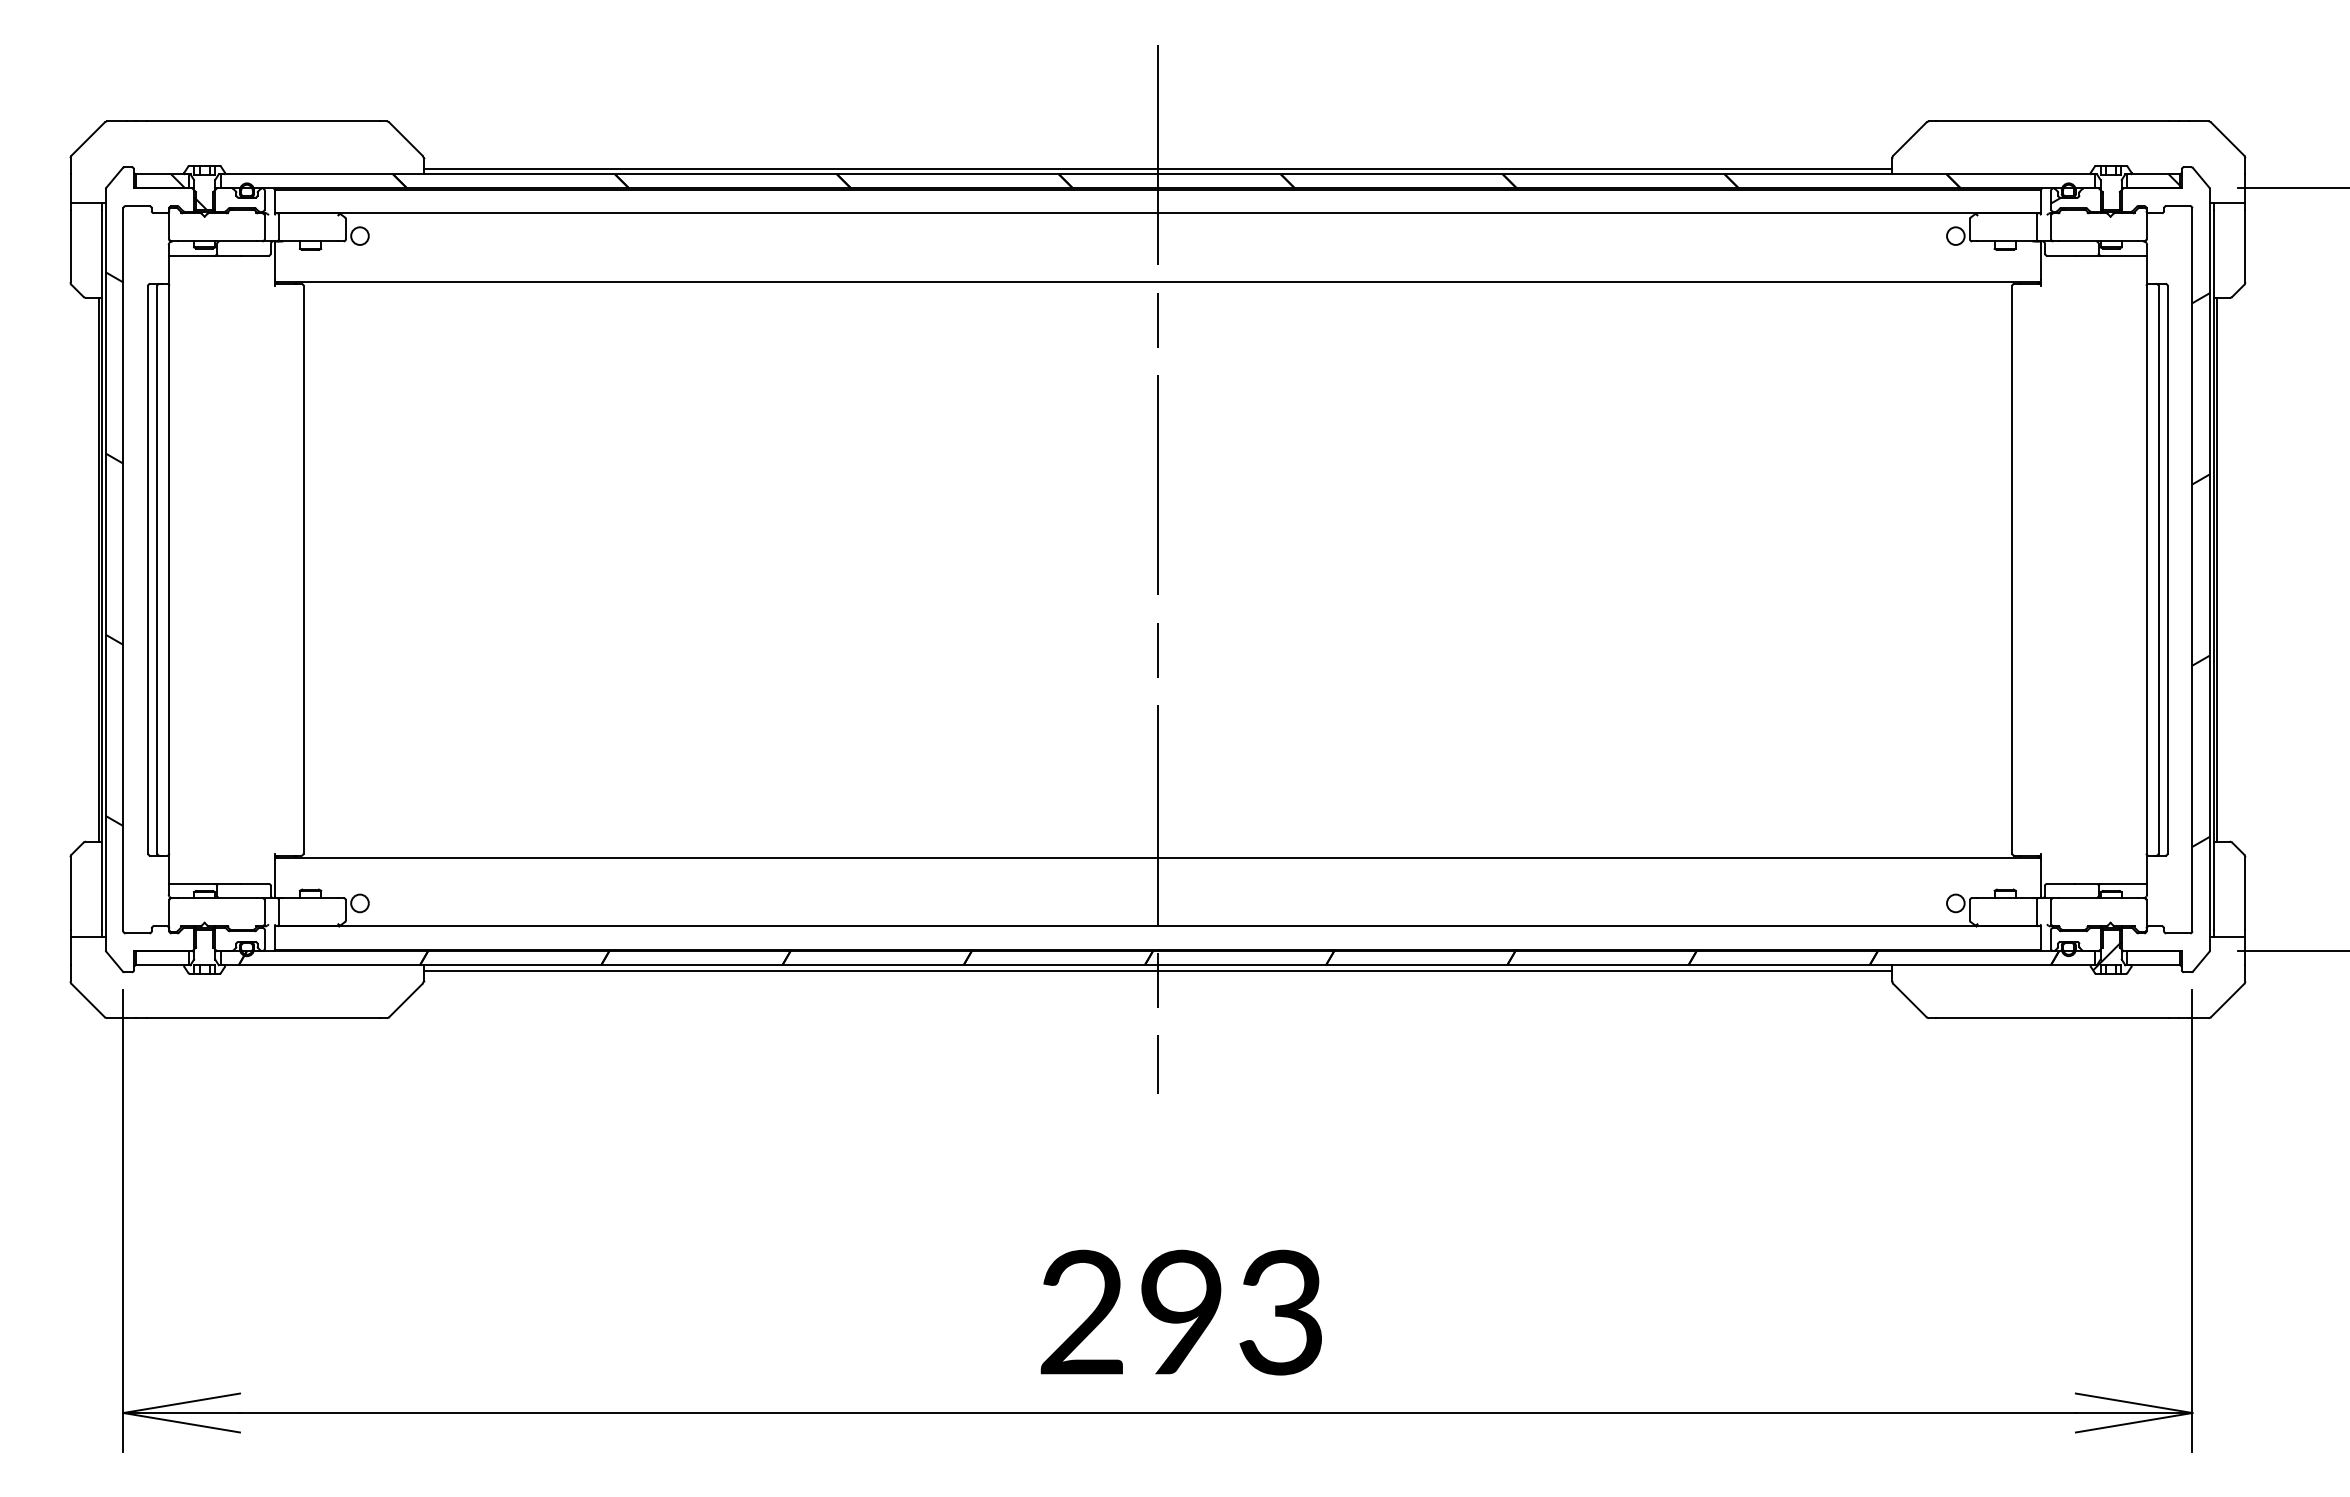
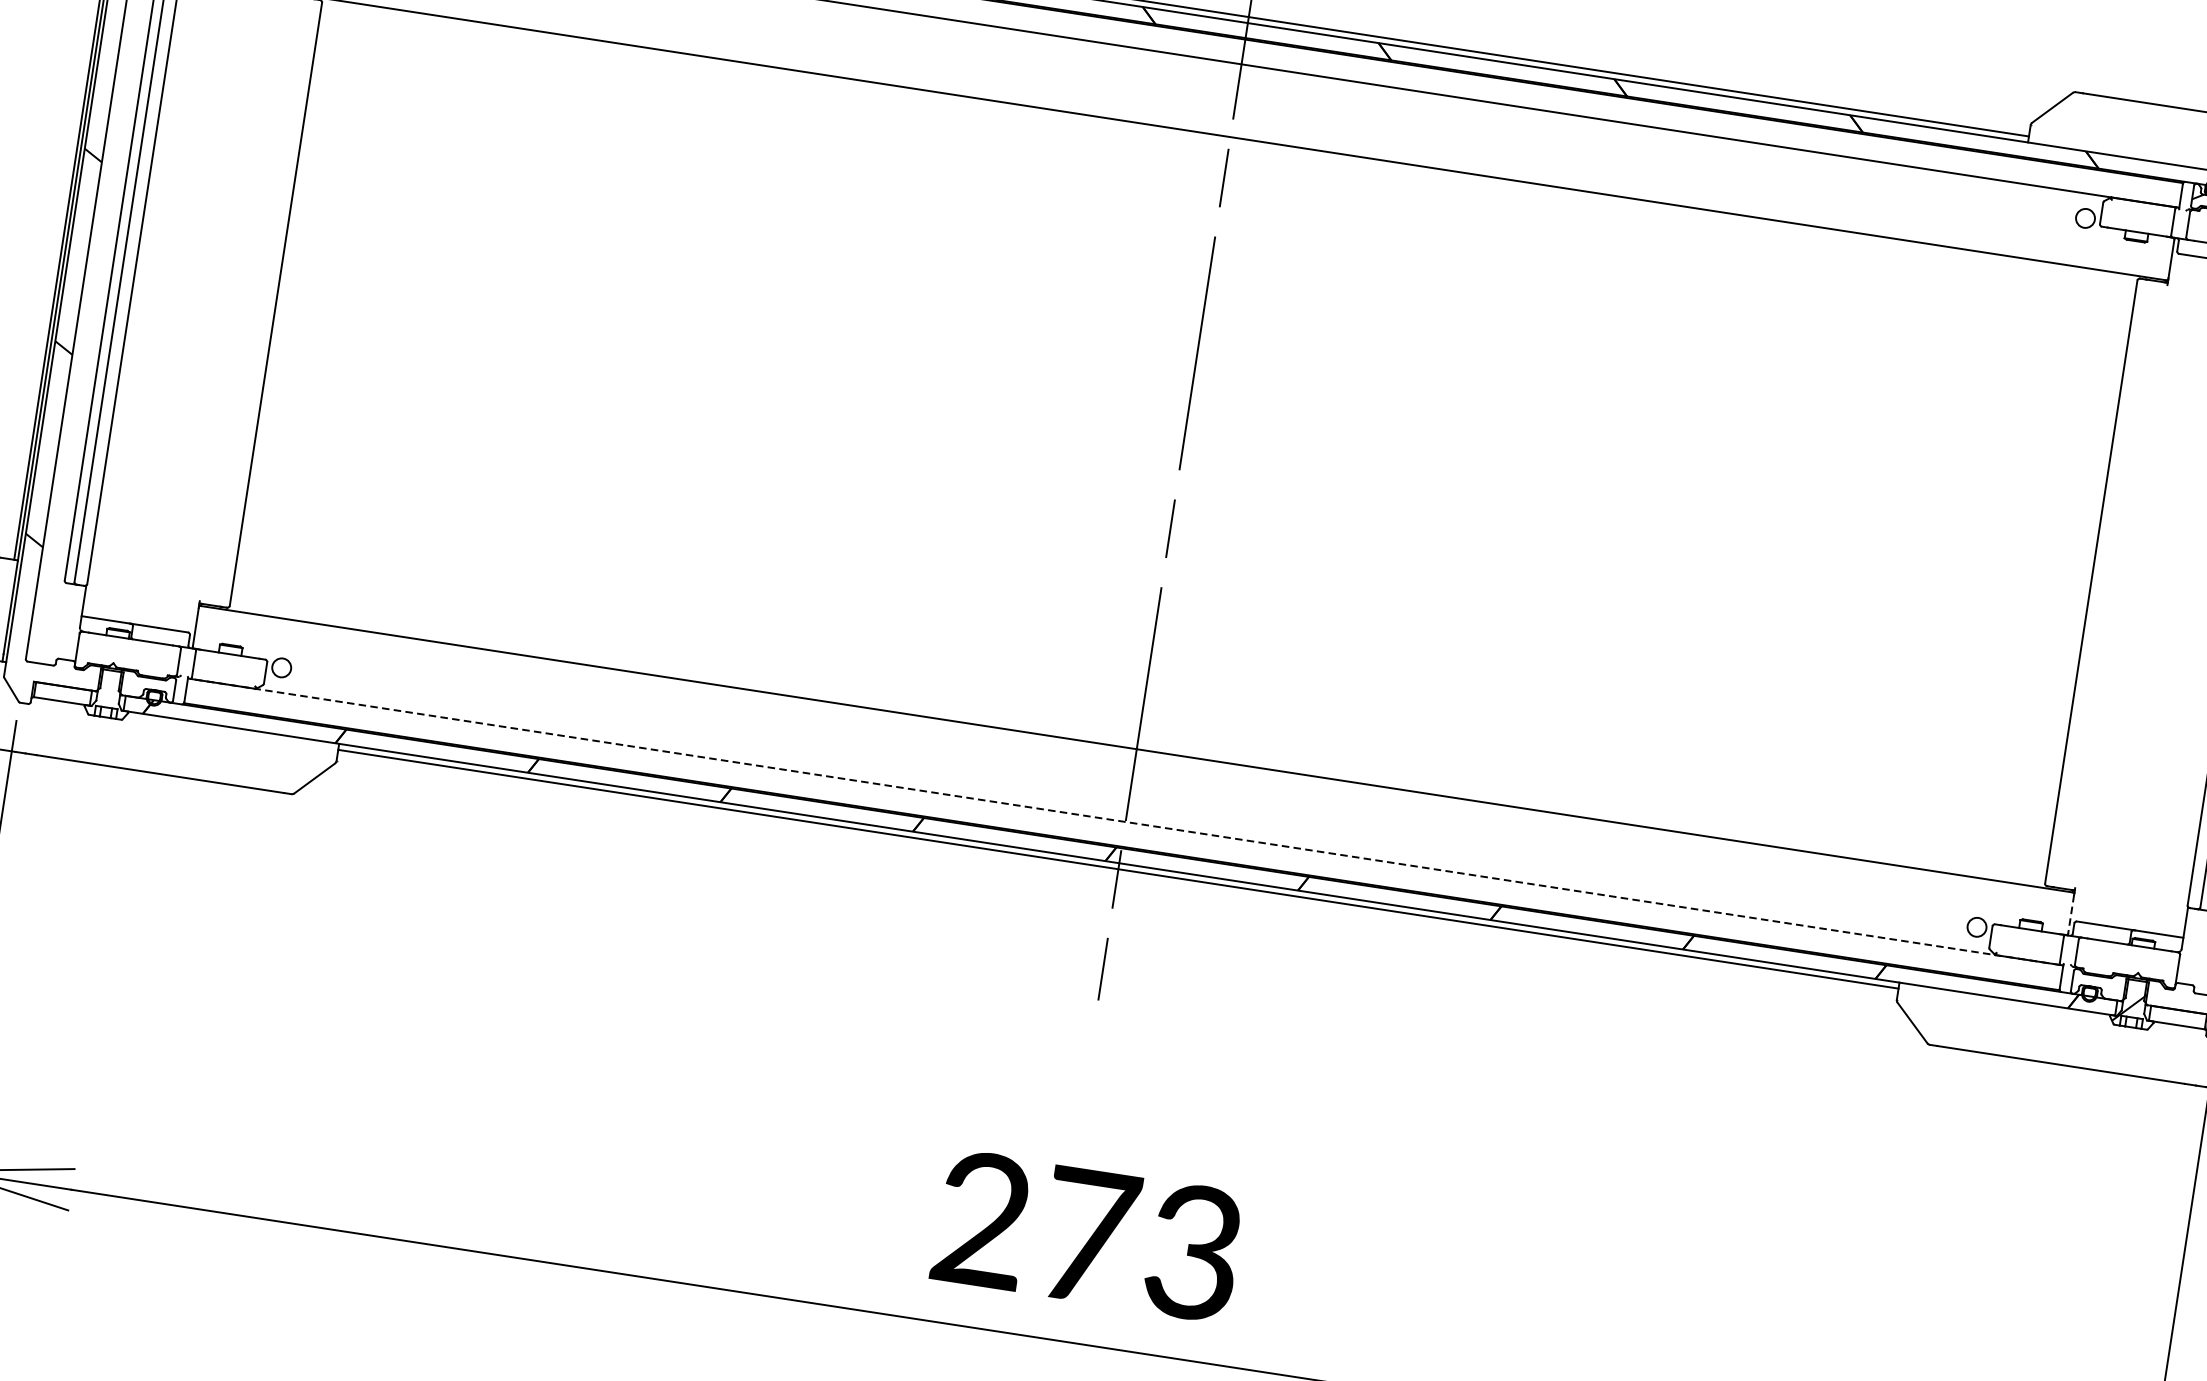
line: (2040, 878) -> (2071, 914), solid -> dashed
line: (1157, 926) -> (1125, 822), solid -> dashed
text: (1183, 1311) -> (1090, 1235), 293 -> 273

